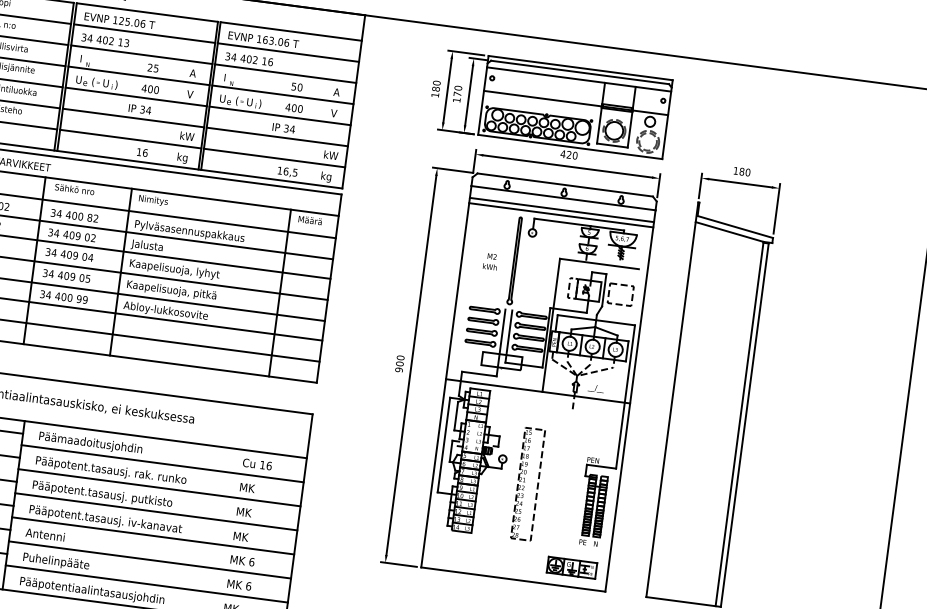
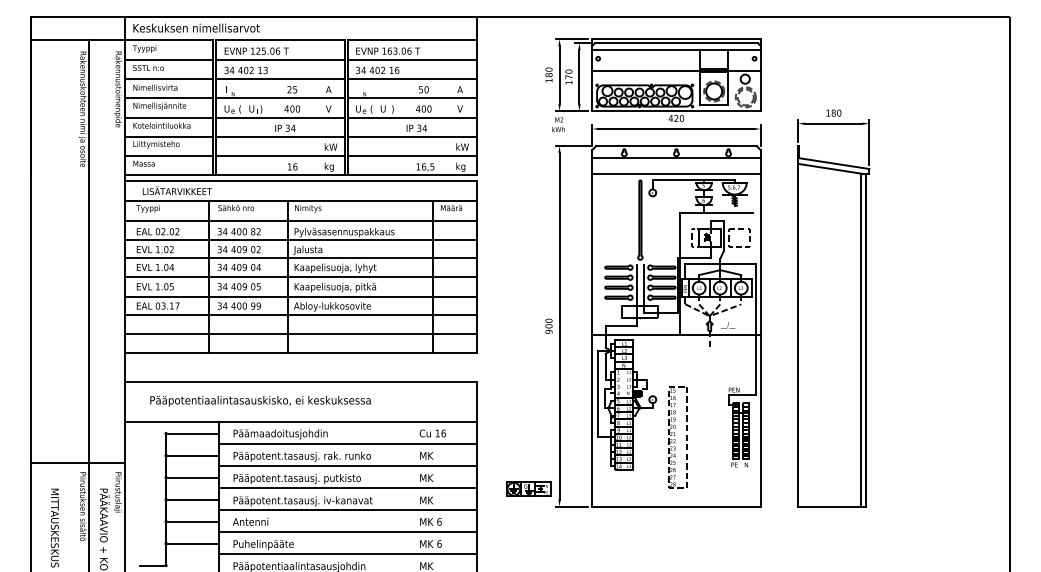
line: (562, 209) -> (676, 168), removed
text: (490, 261) -> (558, 124), moved
part: (527, 484) -> (677, 437), moved
part: (571, 567) -> (528, 488), moved

